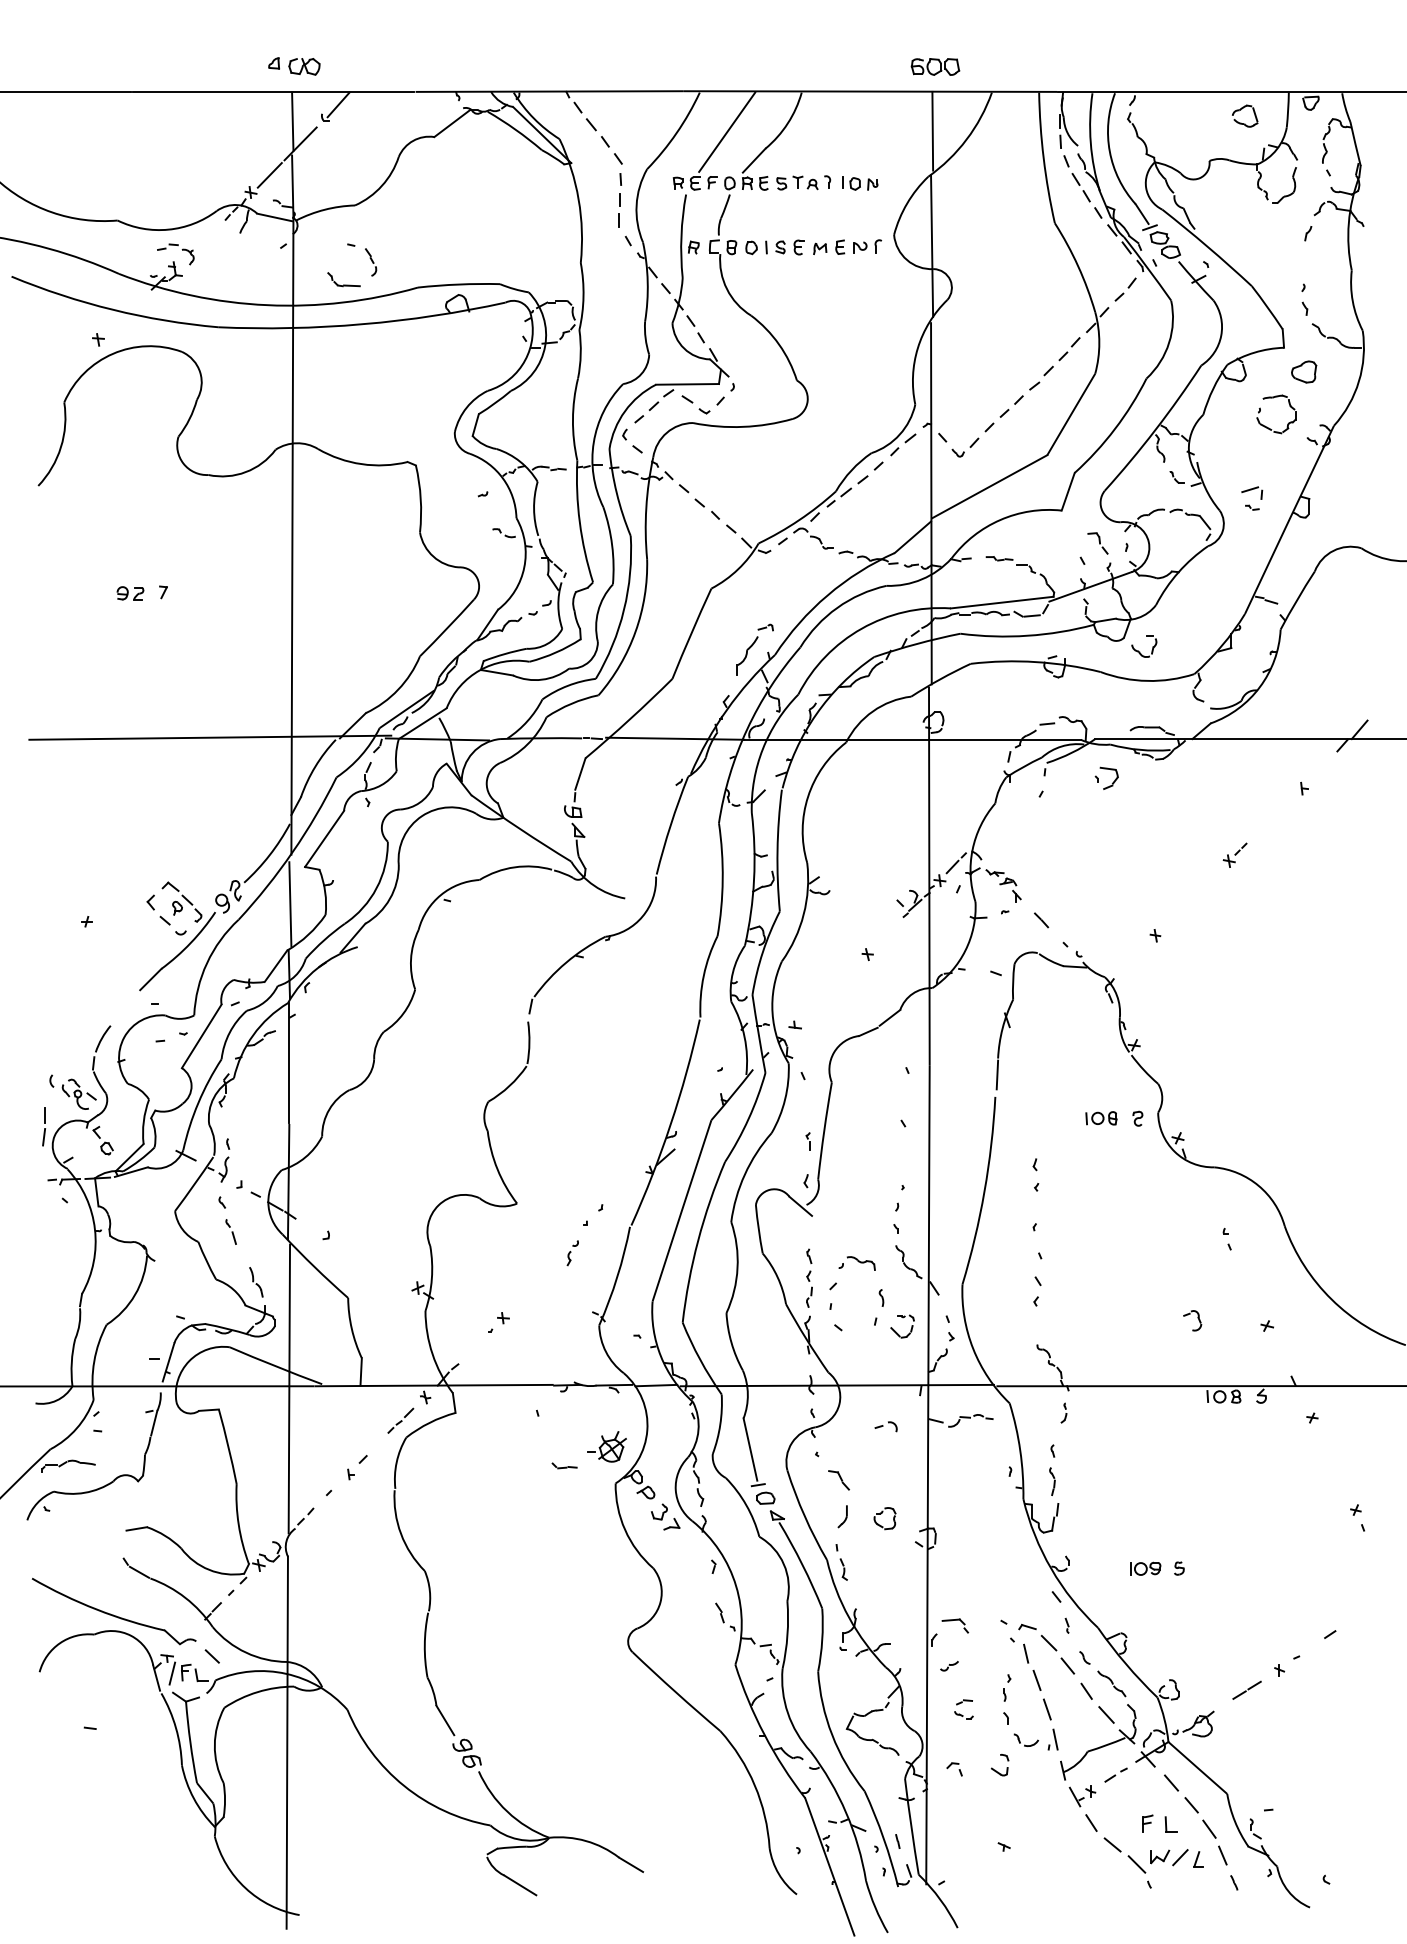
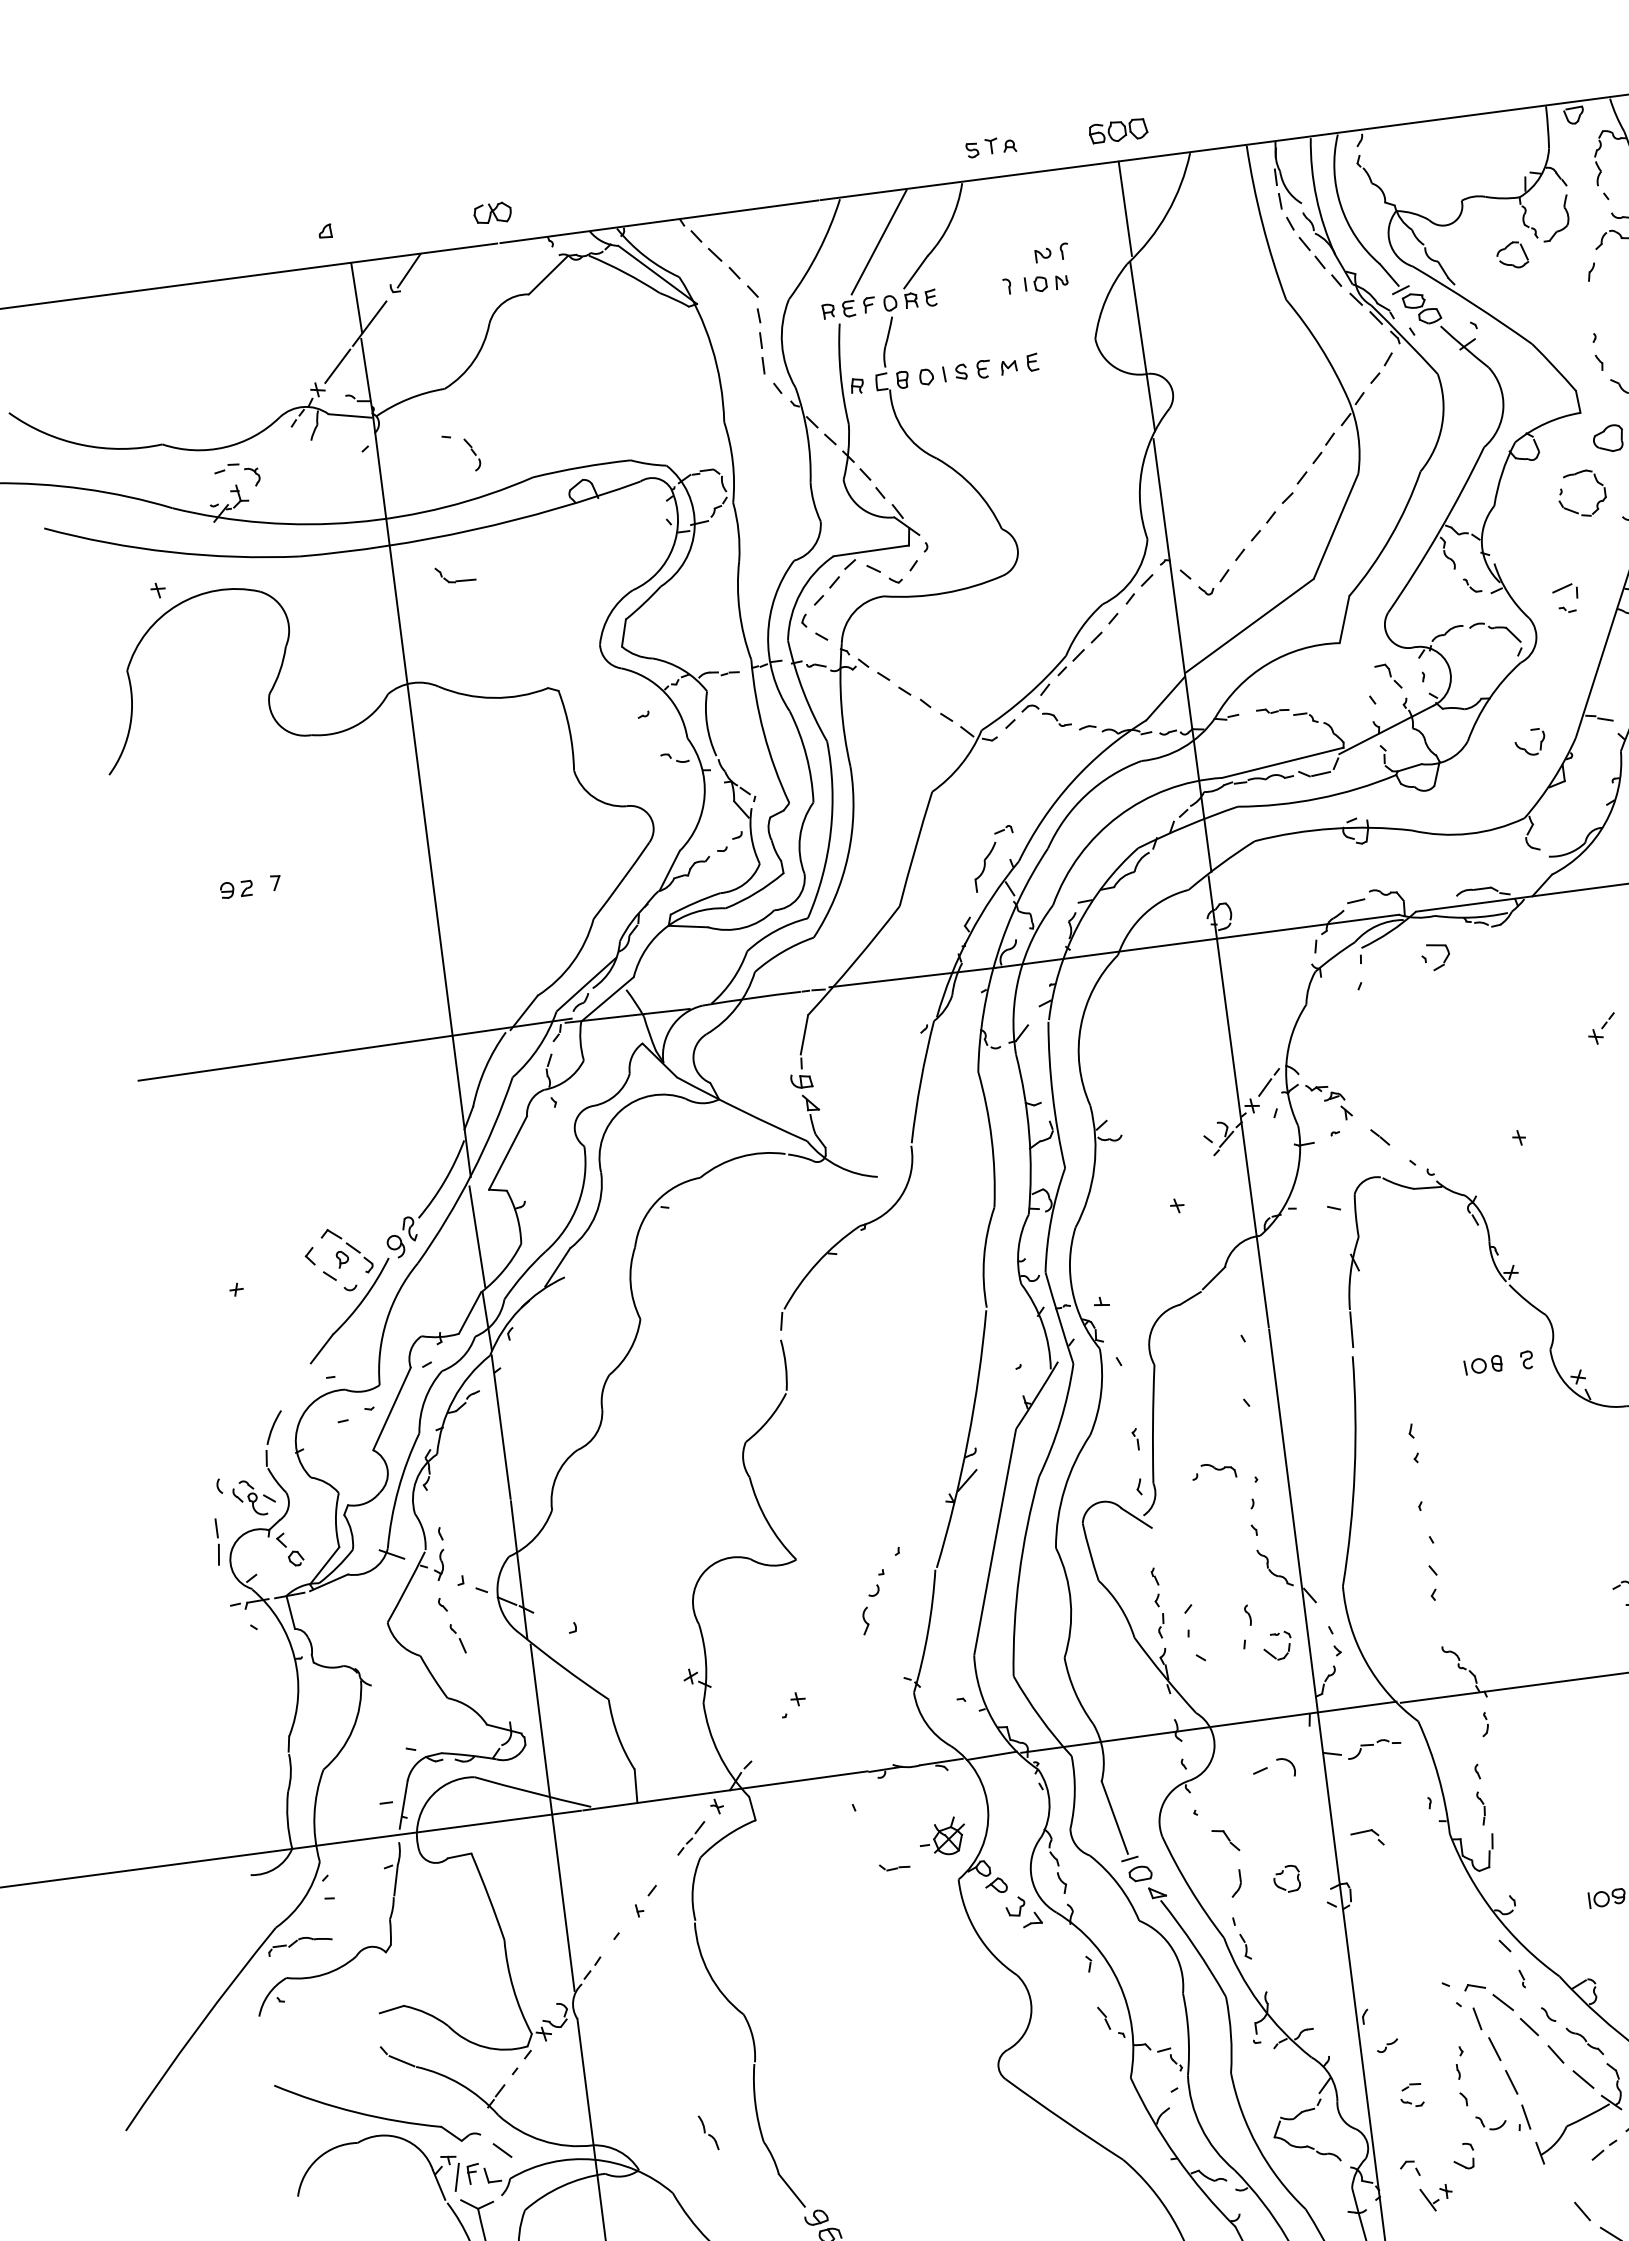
part: (304, 66) -> (492, 213), moved
part: (1242, 109) -> (1508, 247), moved
part: (797, 182) -> (991, 146), moved
part: (867, 246) -> (1051, 252), moved
part: (343, 279) -> (454, 574), moved
part: (1139, 651) -> (1525, 749), moved
part: (572, 1253) -> (870, 1610), size x1.6
part: (856, 1263) -> (1213, 1471), moved
part: (256, 1282) -> (708, 2133), moved
part: (885, 1426) -> (1273, 1768), size x1.6
part: (955, 1625) -> (1367, 1837), moved
part: (1082, 1796) -> (1436, 2198), moved

